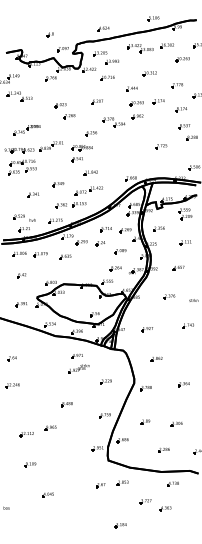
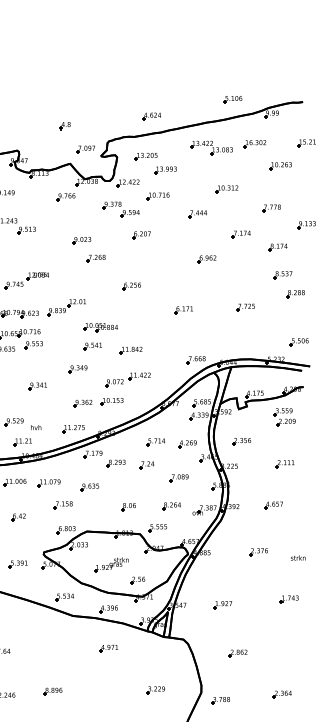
part: (136, 103) -> (205, 237), removed
part: (113, 122) -> (120, 210), moved
part: (122, 147) -> (182, 309), added
part: (81, 153) -> (99, 336), moved
part: (48, 267) -> (61, 504), added
part: (88, 268) -> (126, 506), added
part: (78, 368) -> (110, 564), moved
part: (42, 382) -> (52, 691), added

